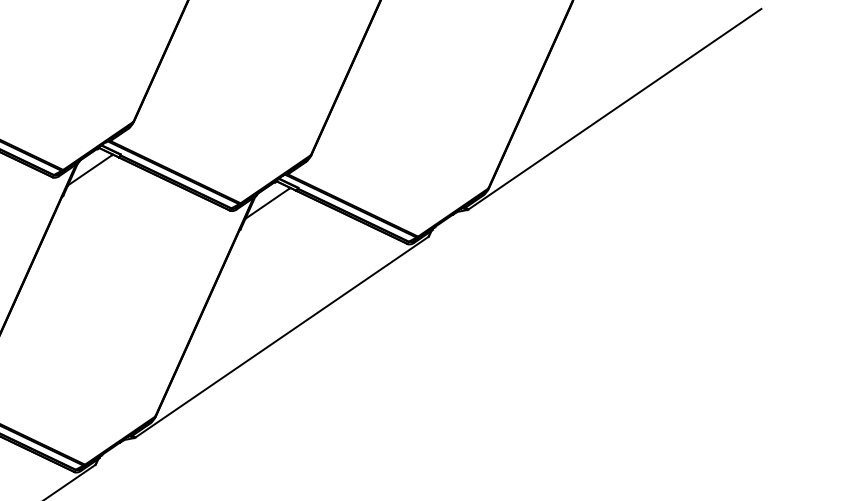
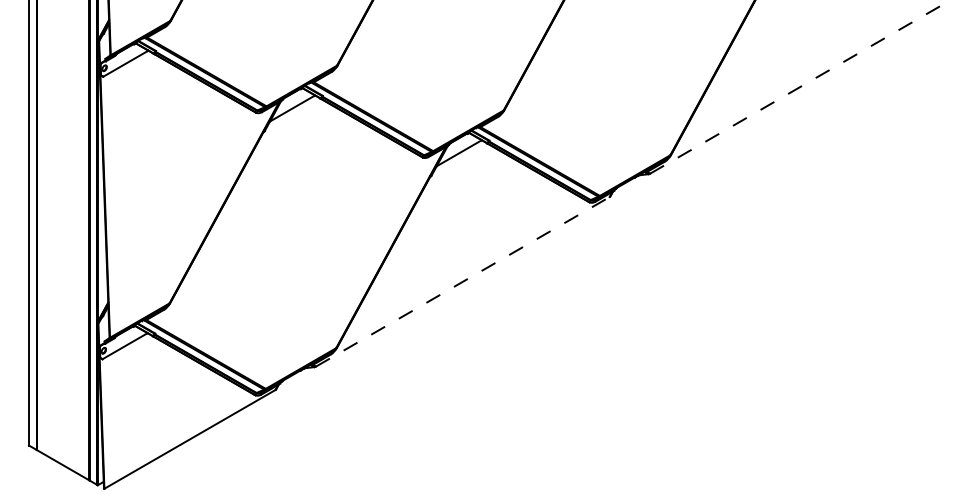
line: (615, 108) -> (797, 88), solid -> dashed
line: (281, 336) -> (462, 281), solid -> dashed

